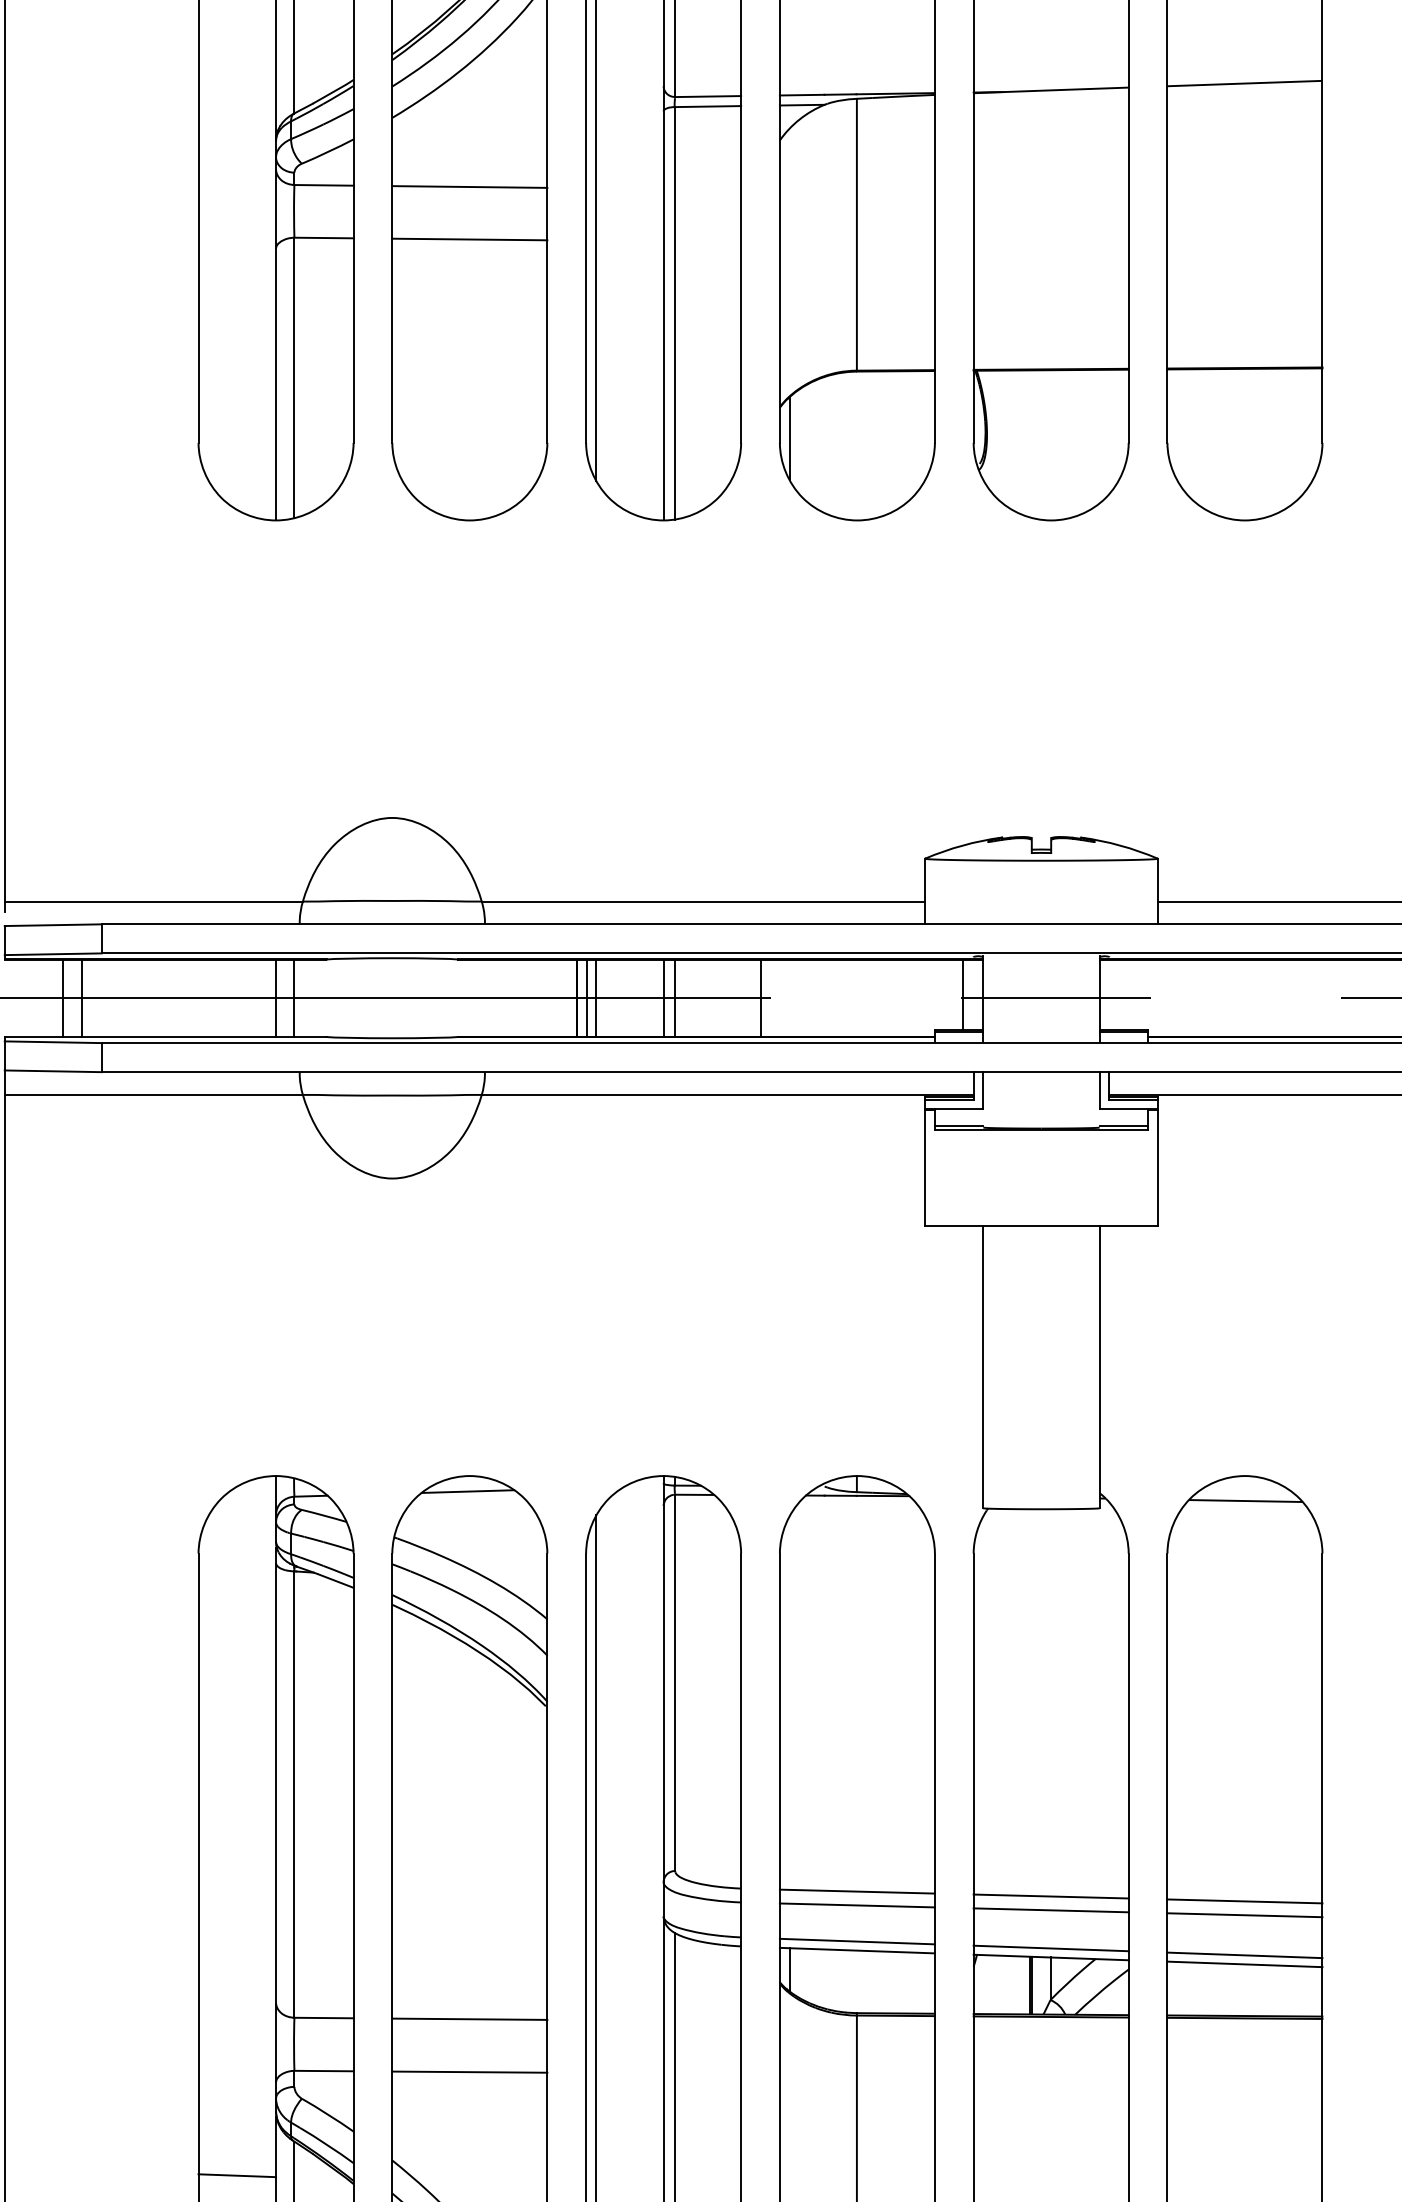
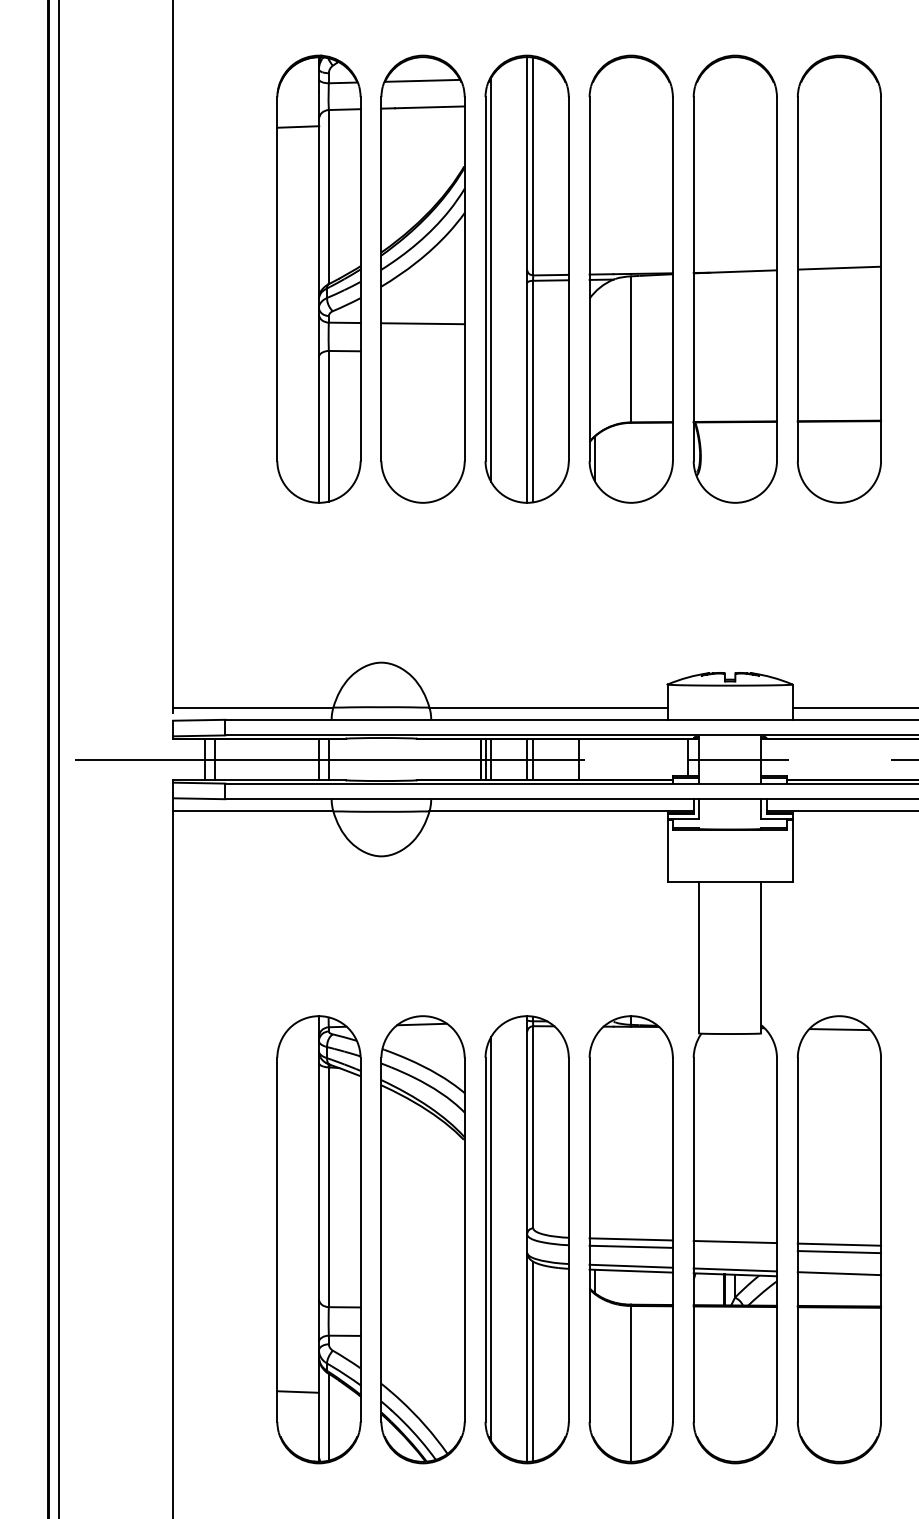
line: (468, 238) -> (422, 351), removed
line: (1049, 1910) -> (734, 1249), removed
line: (1245, 1964) -> (839, 1278), removed
line: (468, 2018) -> (422, 1307), removed
line: (468, 2072) -> (422, 1336), removed

